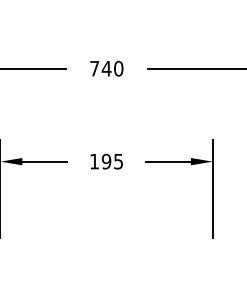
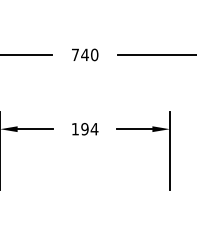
text: (118, 161) -> (94, 129), 195 -> 194

